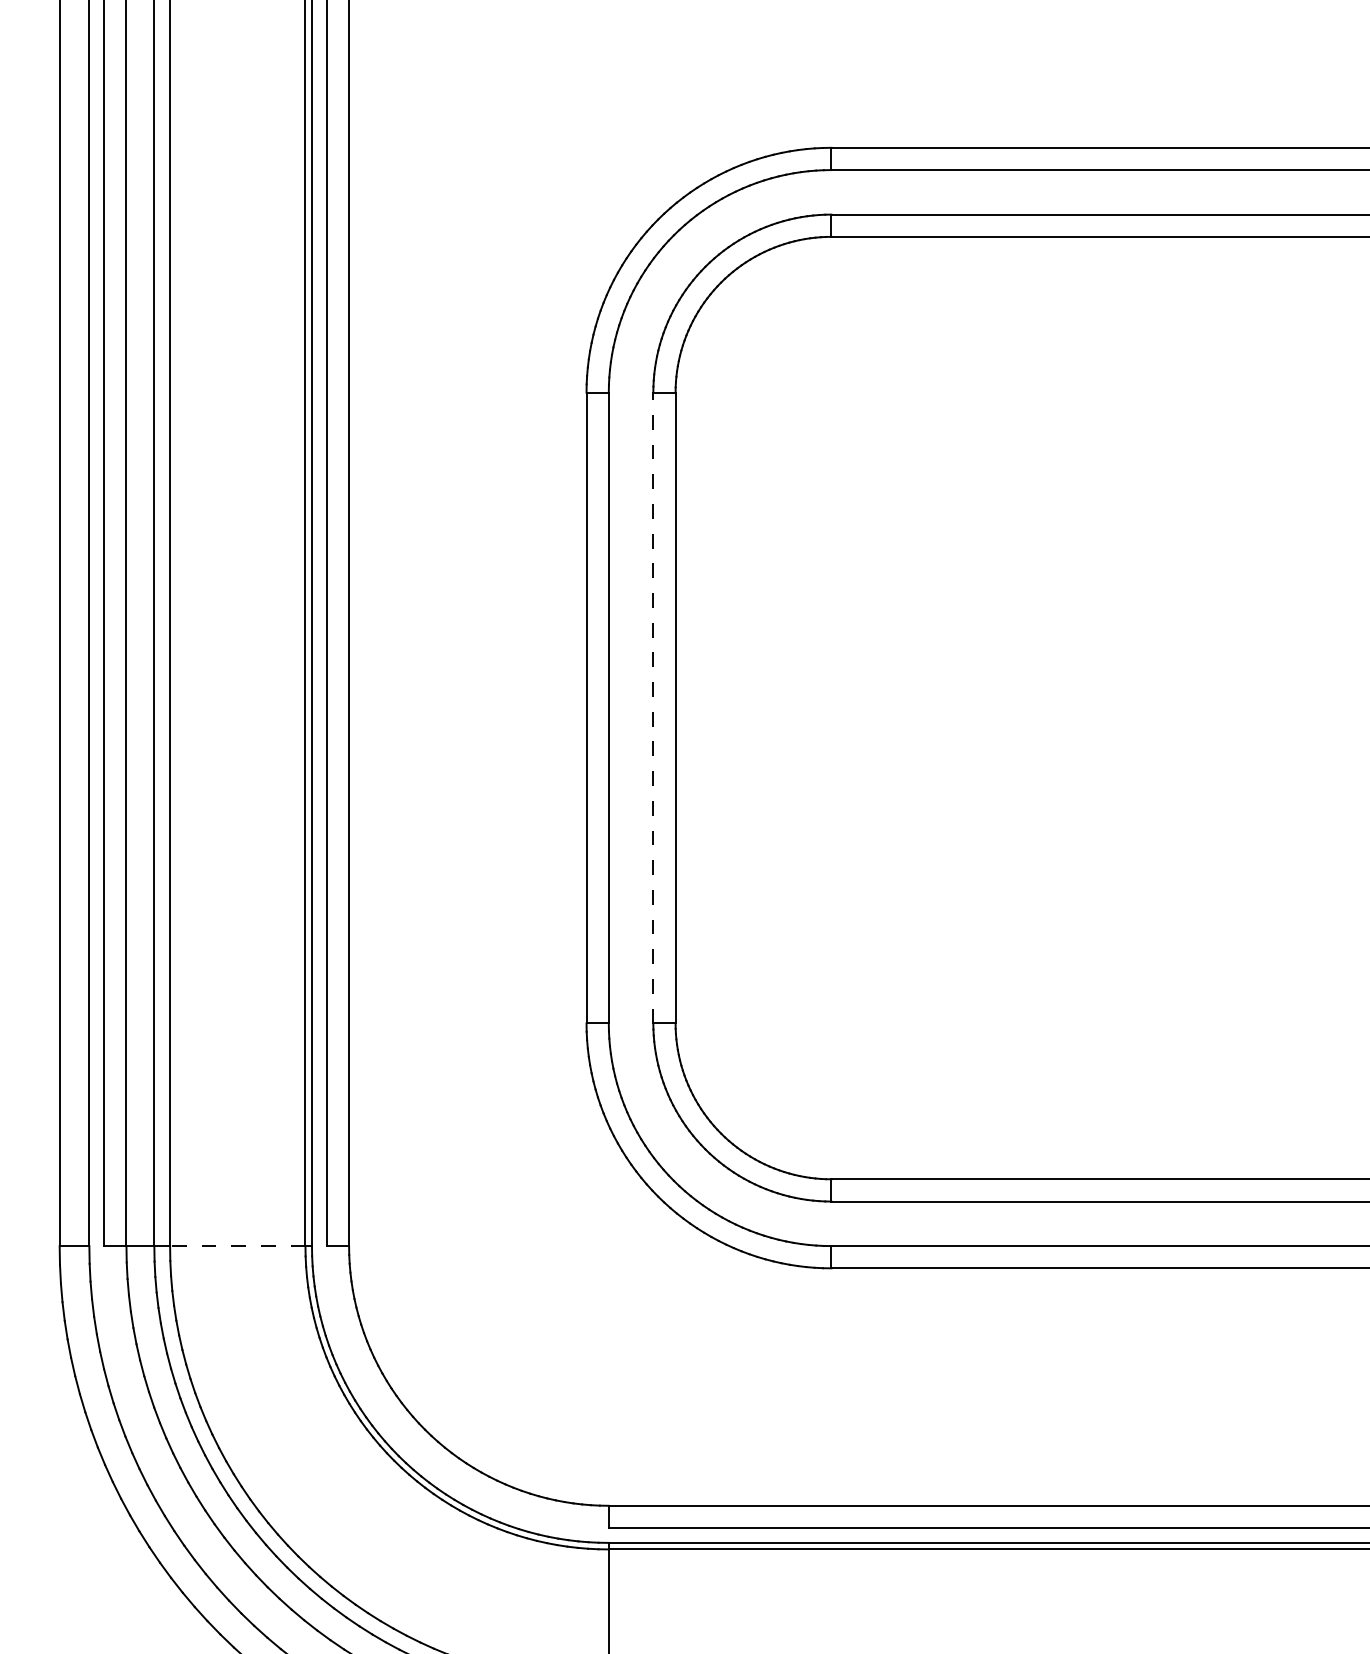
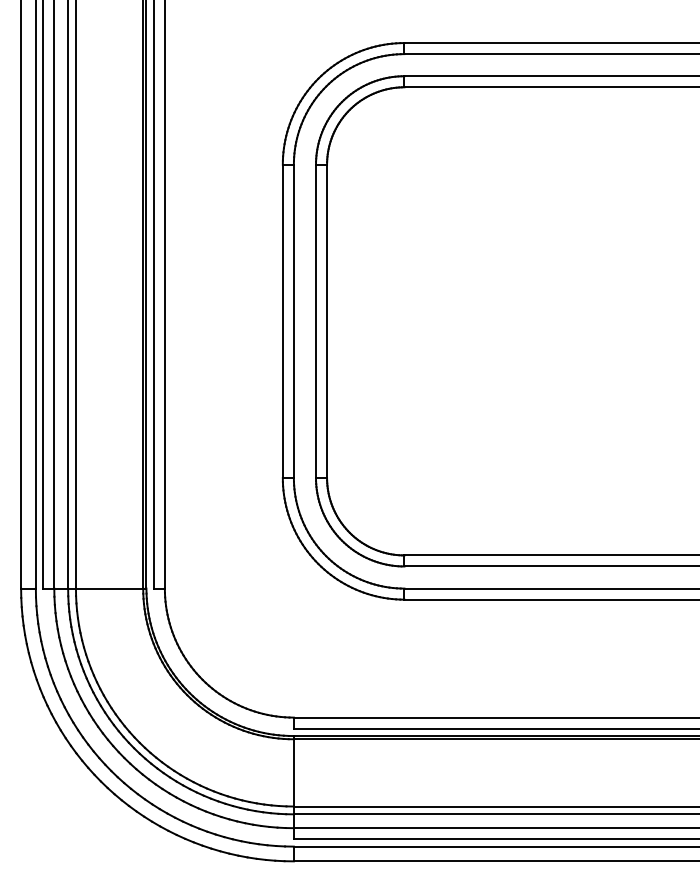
line: (654, 708) -> (316, 321), dashed -> solid
line: (237, 1245) -> (109, 588), dashed -> solid

